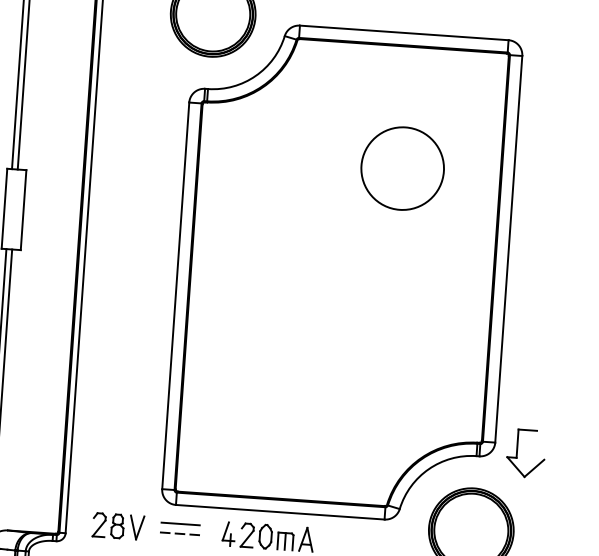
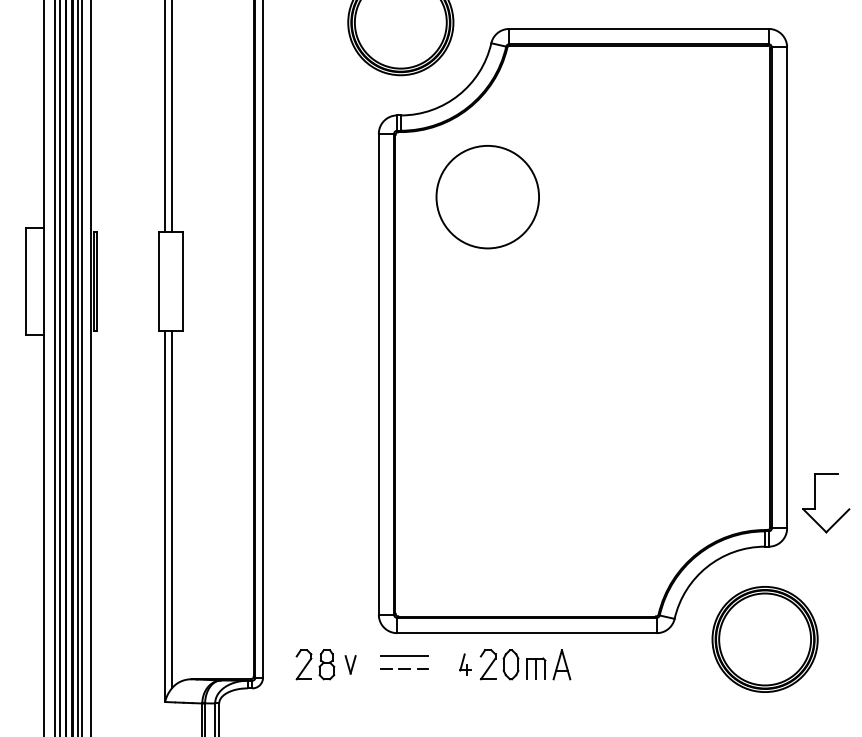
circle: (402, 168) -> (487, 197), moved
part: (517, 453) -> (815, 503), moved
part: (136, 527) -> (350, 664), size x0.6
part: (229, 533) -> (465, 664), size x0.7

